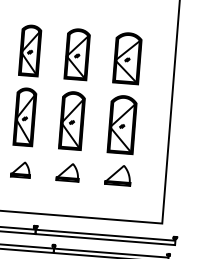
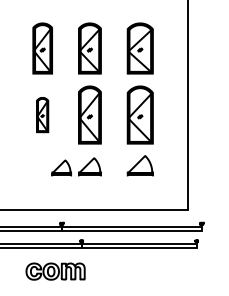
part: (24, 116) -> (42, 114), size x0.6
part: (20, 169) -> (61, 167), moved

